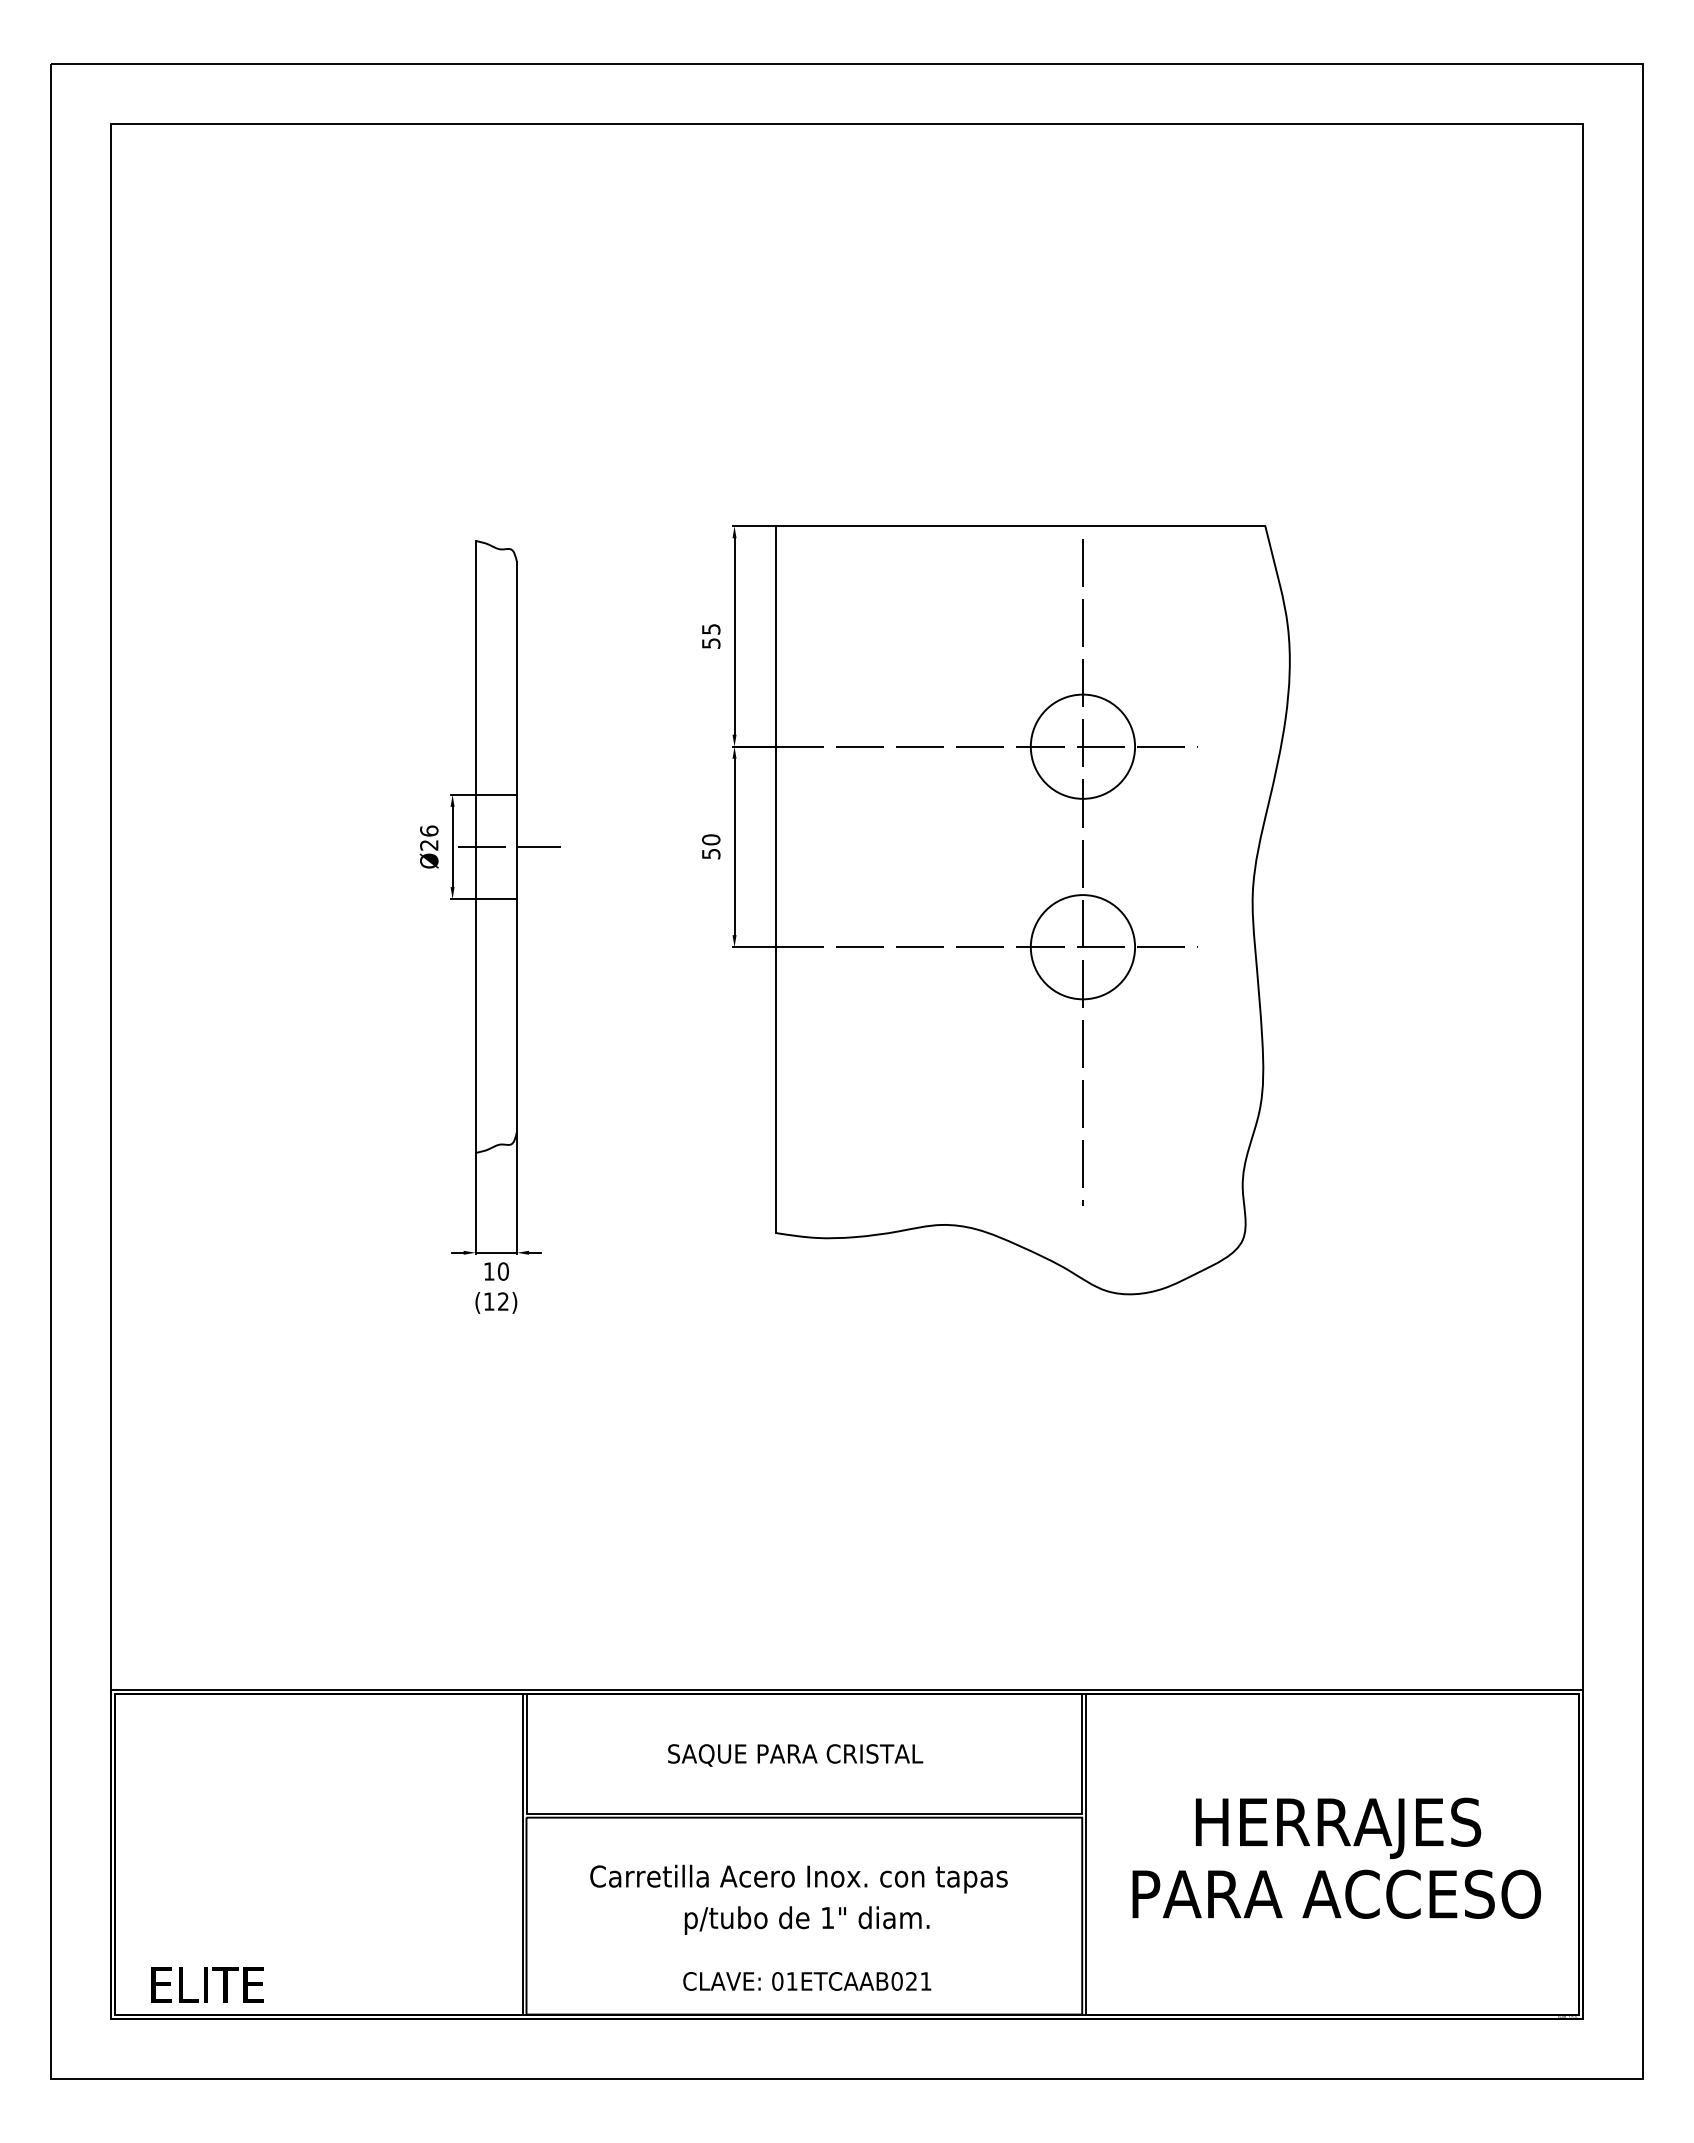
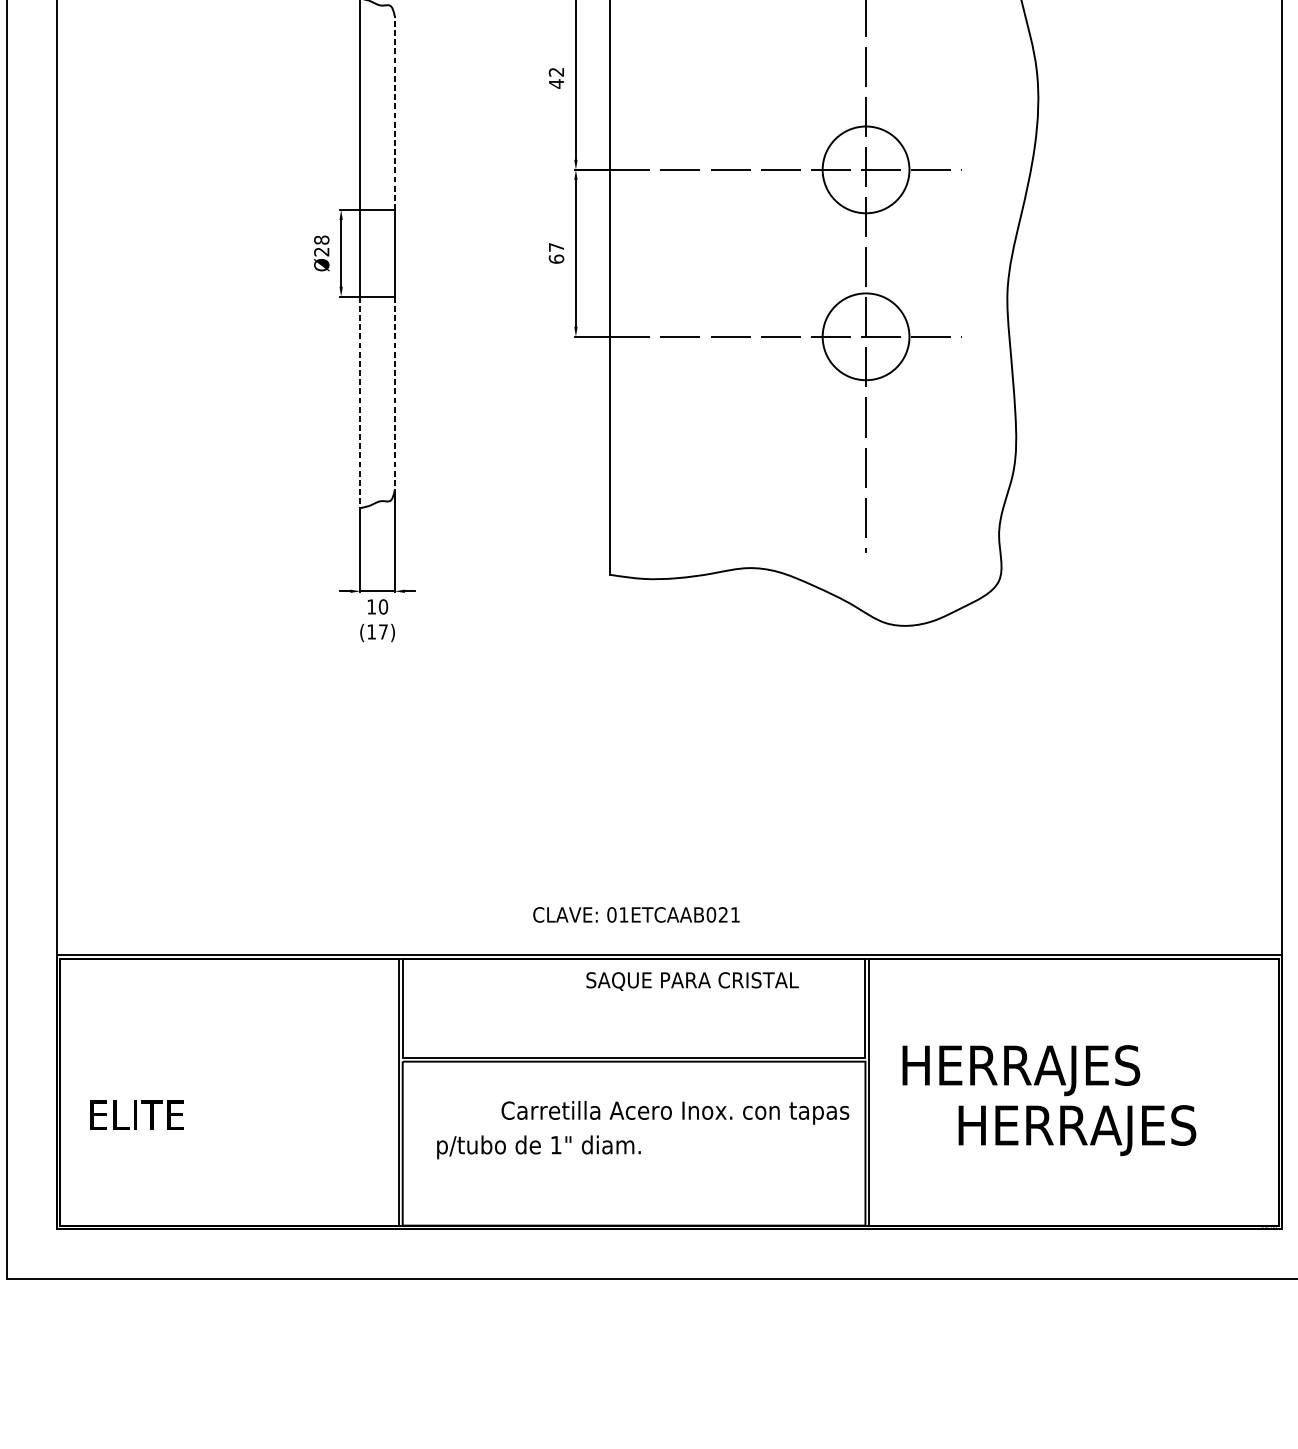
text: (711, 636) -> (556, 78), 55 -> 42
line: (517, 678) -> (395, 113), solid -> dashed
text: (429, 830) -> (321, 239), Ø26 -> Ø28
line: (509, 846) -> (388, 252), removed
text: (711, 846) -> (556, 252), 50 -> 67
line: (517, 1015) -> (395, 393), solid -> dashed
line: (475, 1026) -> (360, 402), solid -> dashed
text: (503, 1301) -> (383, 631), (12) -> (17)
text: (795, 1755) -> (692, 981), moved
text: (1338, 1828) -> (1021, 1070), moved
text: (798, 1878) -> (675, 1112), moved
text: (1336, 1900) -> (1077, 1130), PARA ACCESO -> HERRAJES
text: (806, 1920) -> (538, 1147), moved
text: (807, 1981) -> (636, 914), moved
text: (207, 1984) -> (137, 1114), moved

